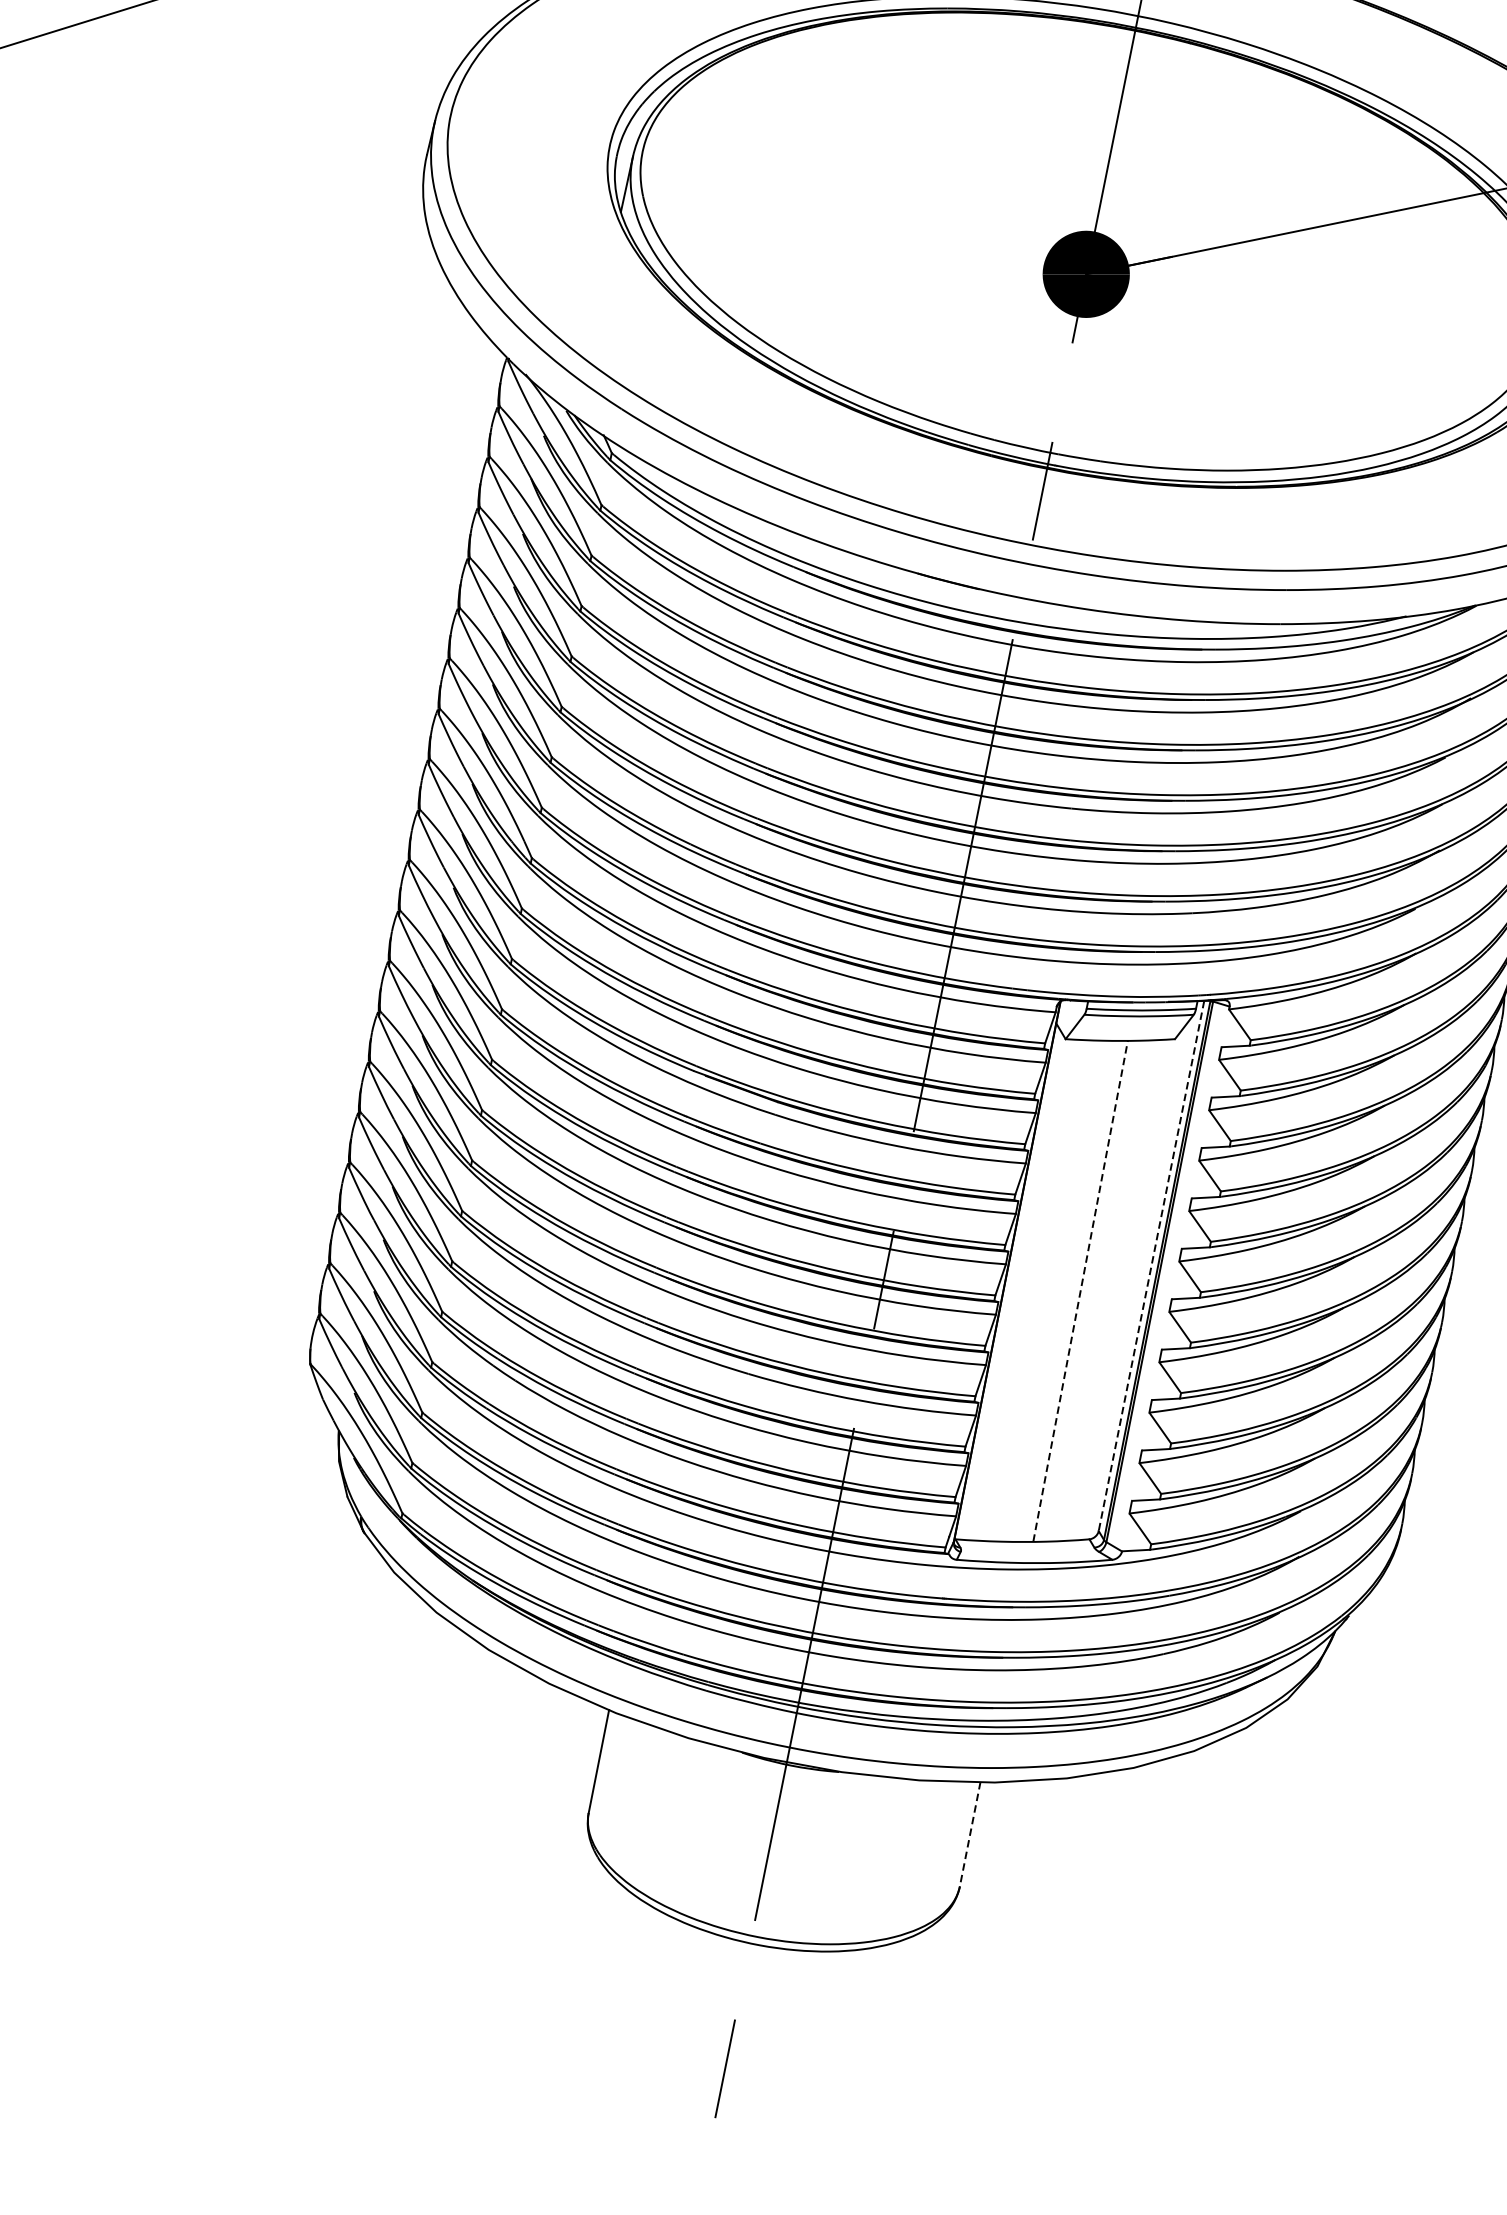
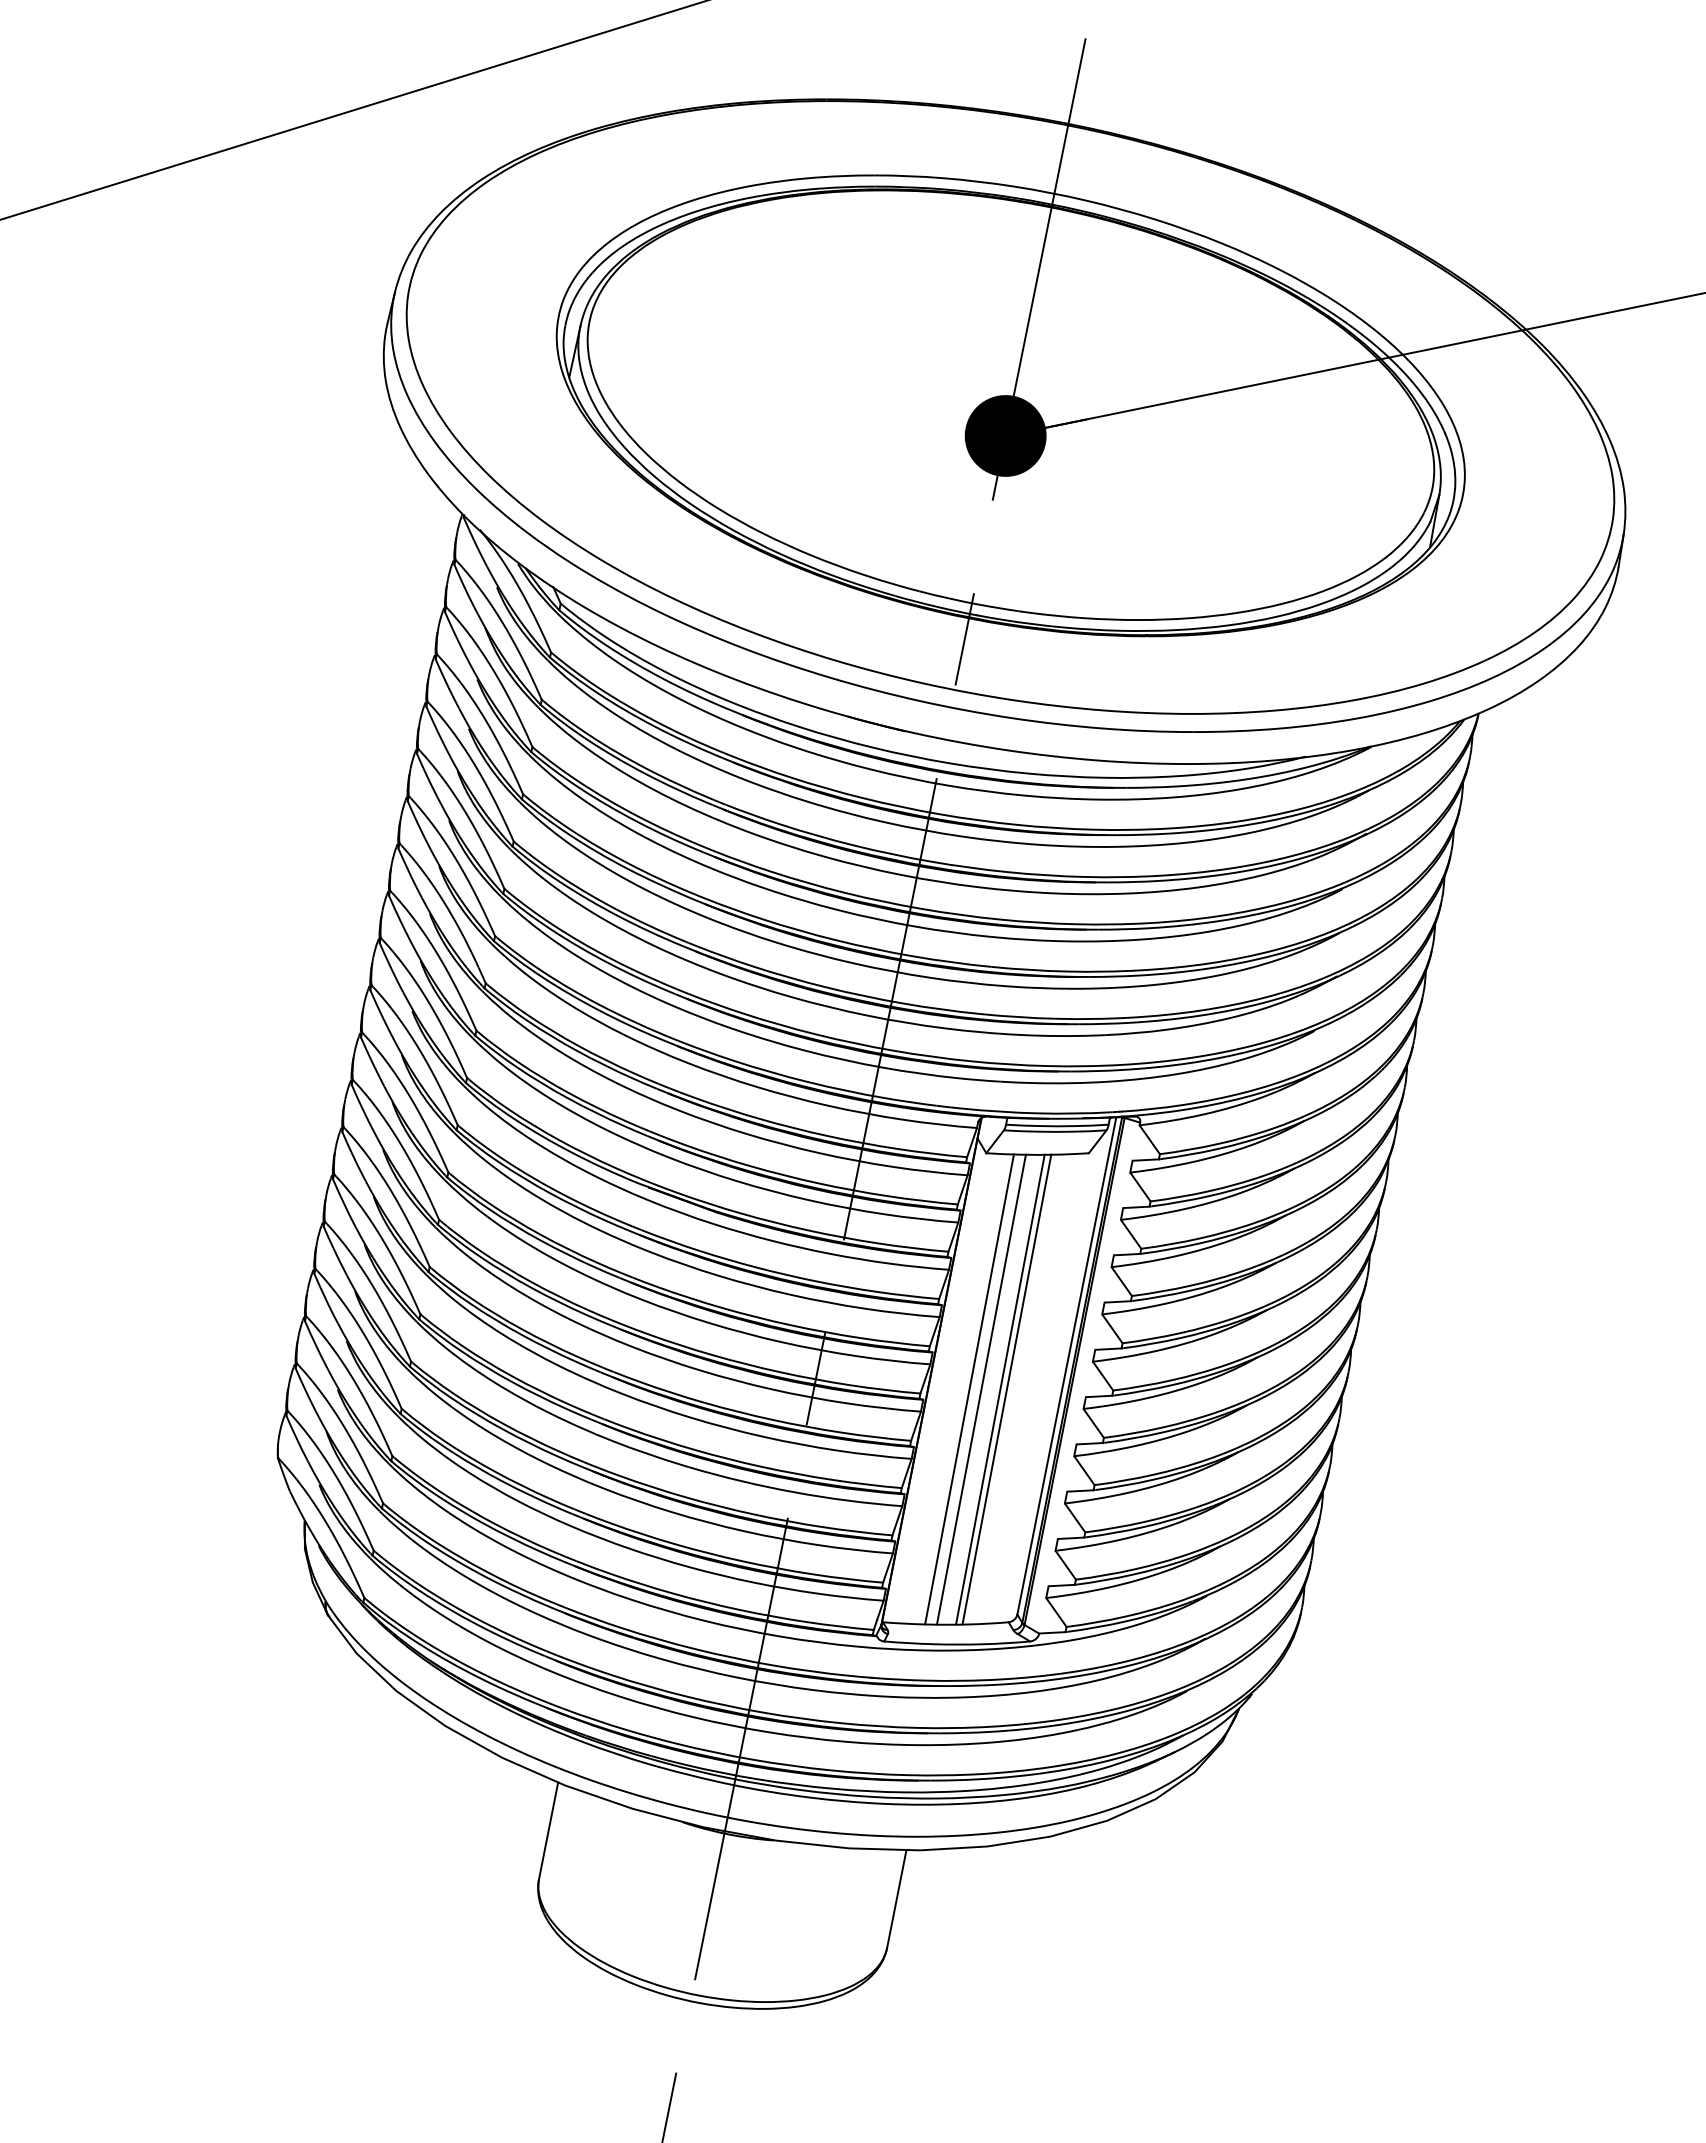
line: (1151, 1266) -> (1066, 1366), dashed -> solid
line: (1047, 1291) -> (969, 1389), added
line: (1059, 1291) -> (980, 1389), added
line: (1080, 1291) -> (1000, 1389), dashed -> solid
line: (1087, 1291) -> (1006, 1389), added
line: (969, 1833) -> (896, 1898), dashed -> solid

